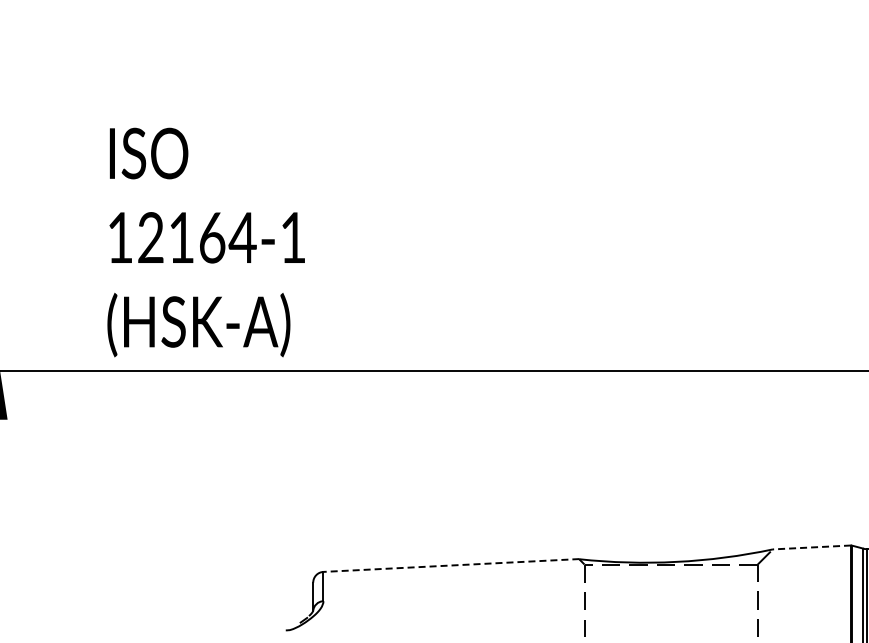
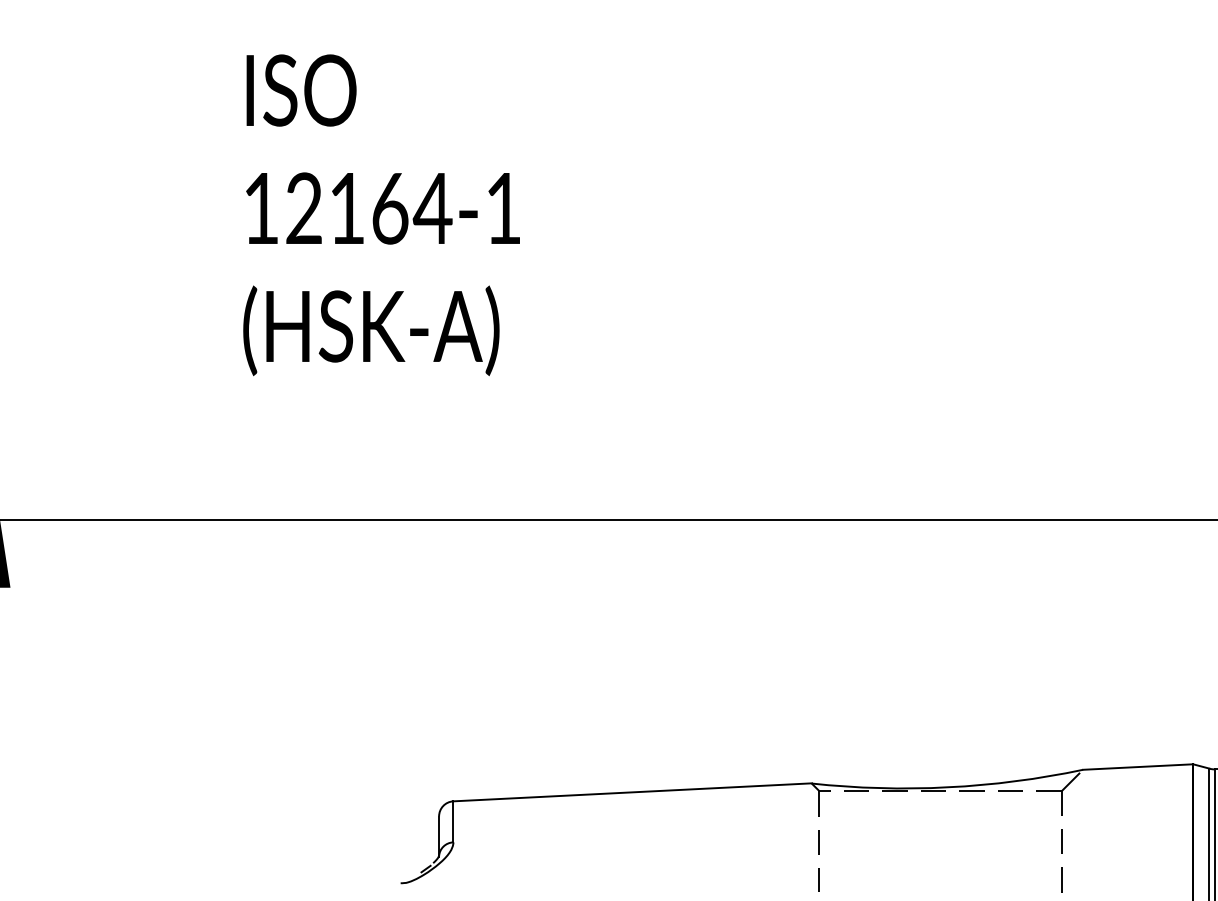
text: (205, 242) -> (380, 215), moved
line: (811, 547) -> (1137, 767), dashed -> solid
line: (450, 565) -> (631, 792), dashed -> solid

